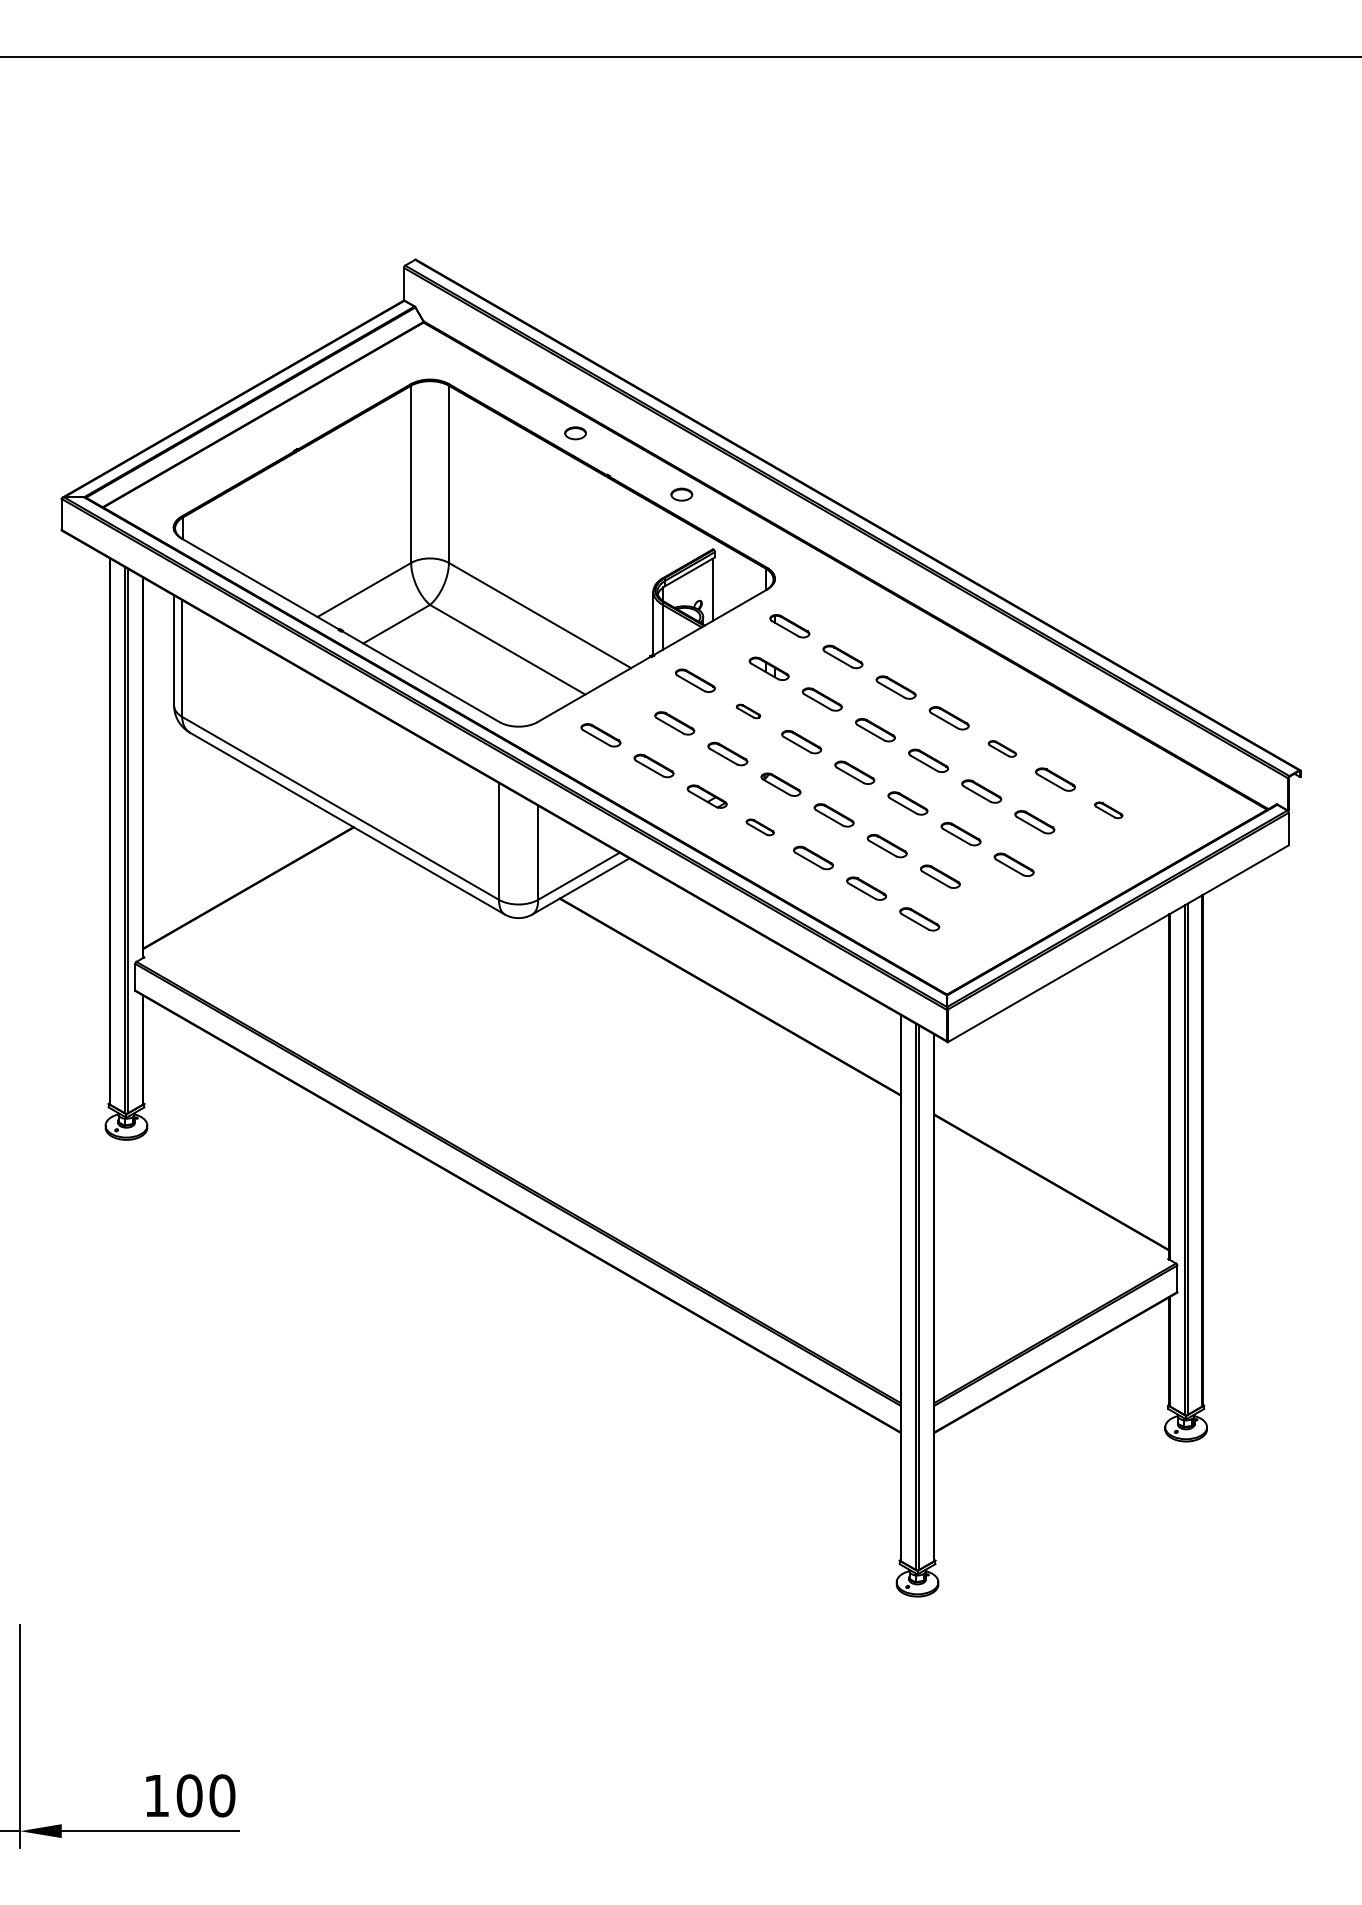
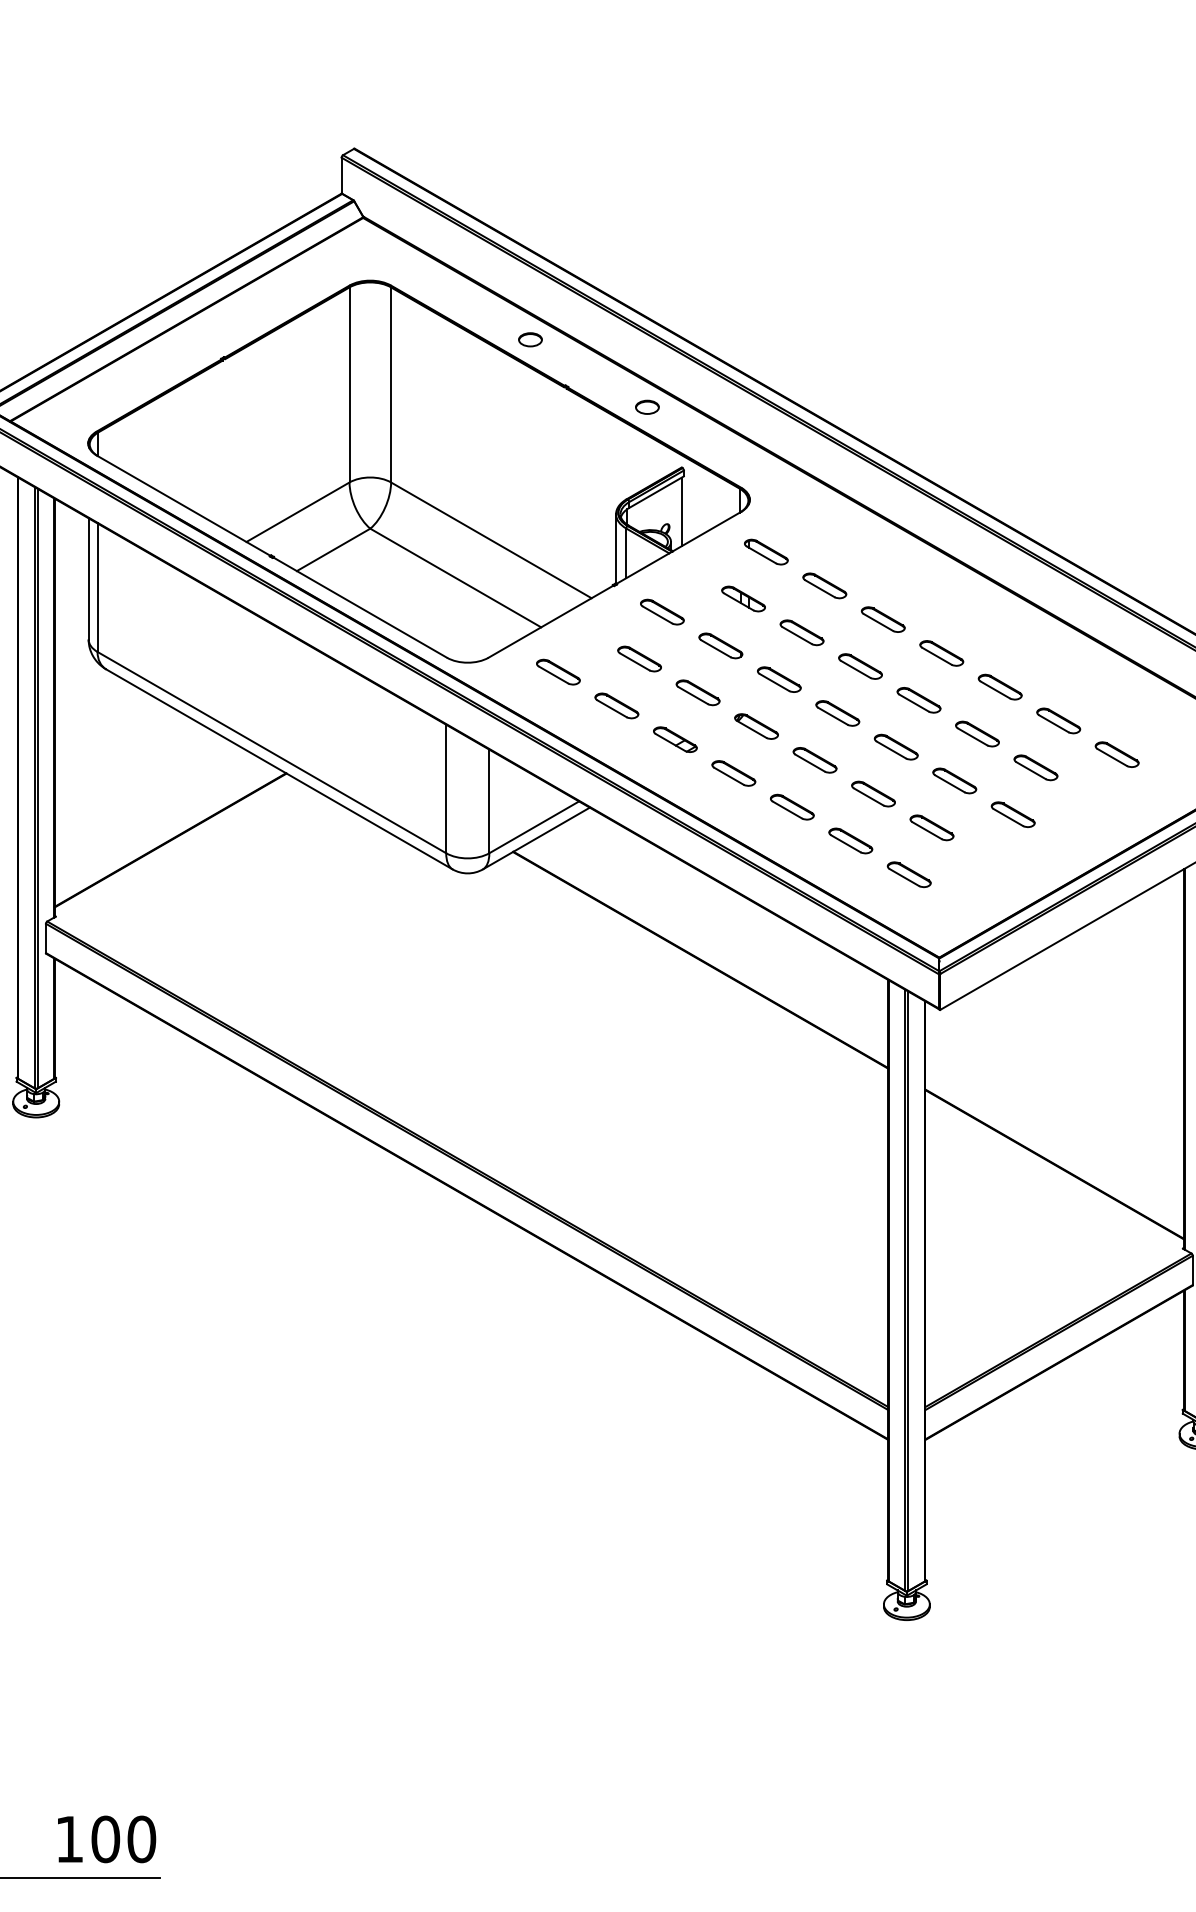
part: (748, 711) -> (720, 645), size x1.67
part: (1002, 748) -> (1000, 686), size x1.43
part: (1108, 810) -> (1117, 754), size x1.43
part: (759, 827) -> (732, 773), size x1.43

